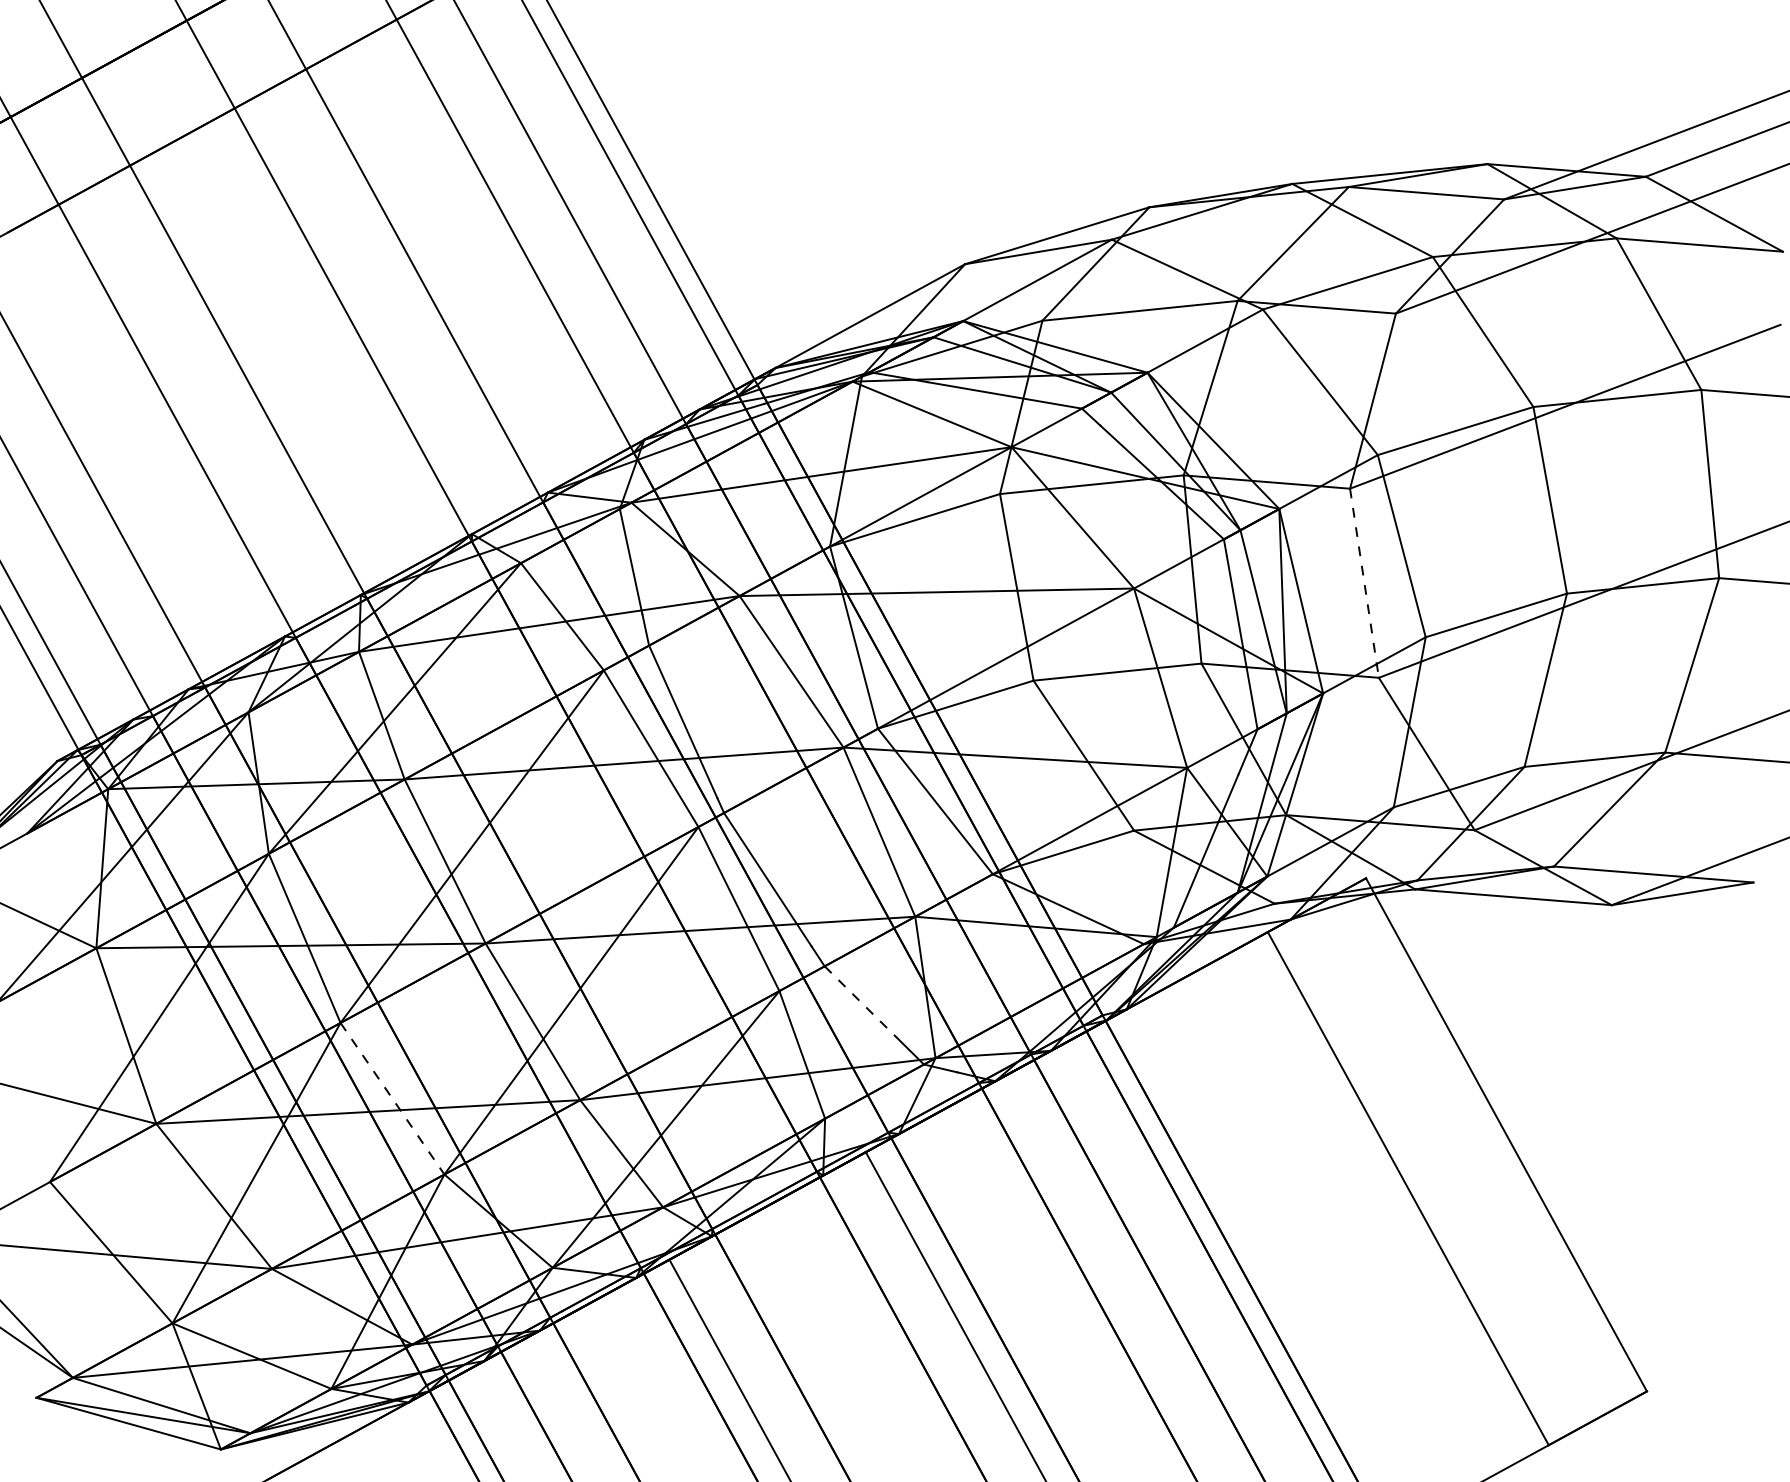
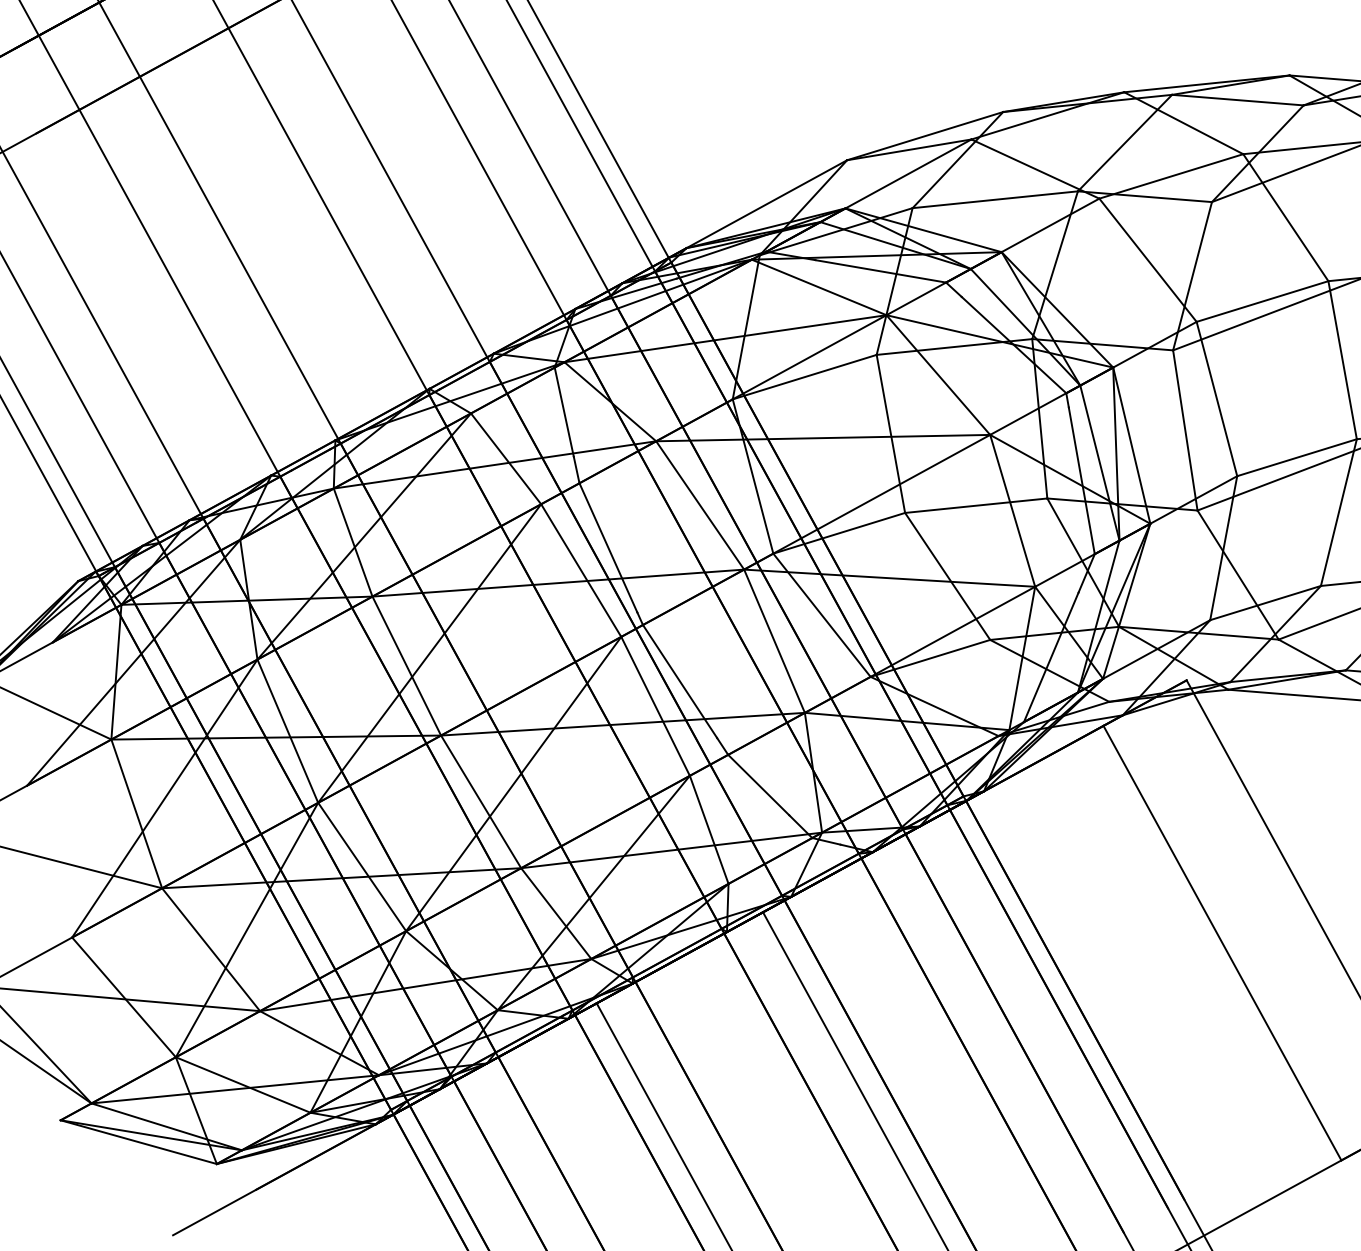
line: (1364, 583) -> (1185, 430), dashed -> solid
line: (860, 1002) -> (758, 785), dashed -> solid
line: (392, 1098) -> (362, 866), dashed -> solid

